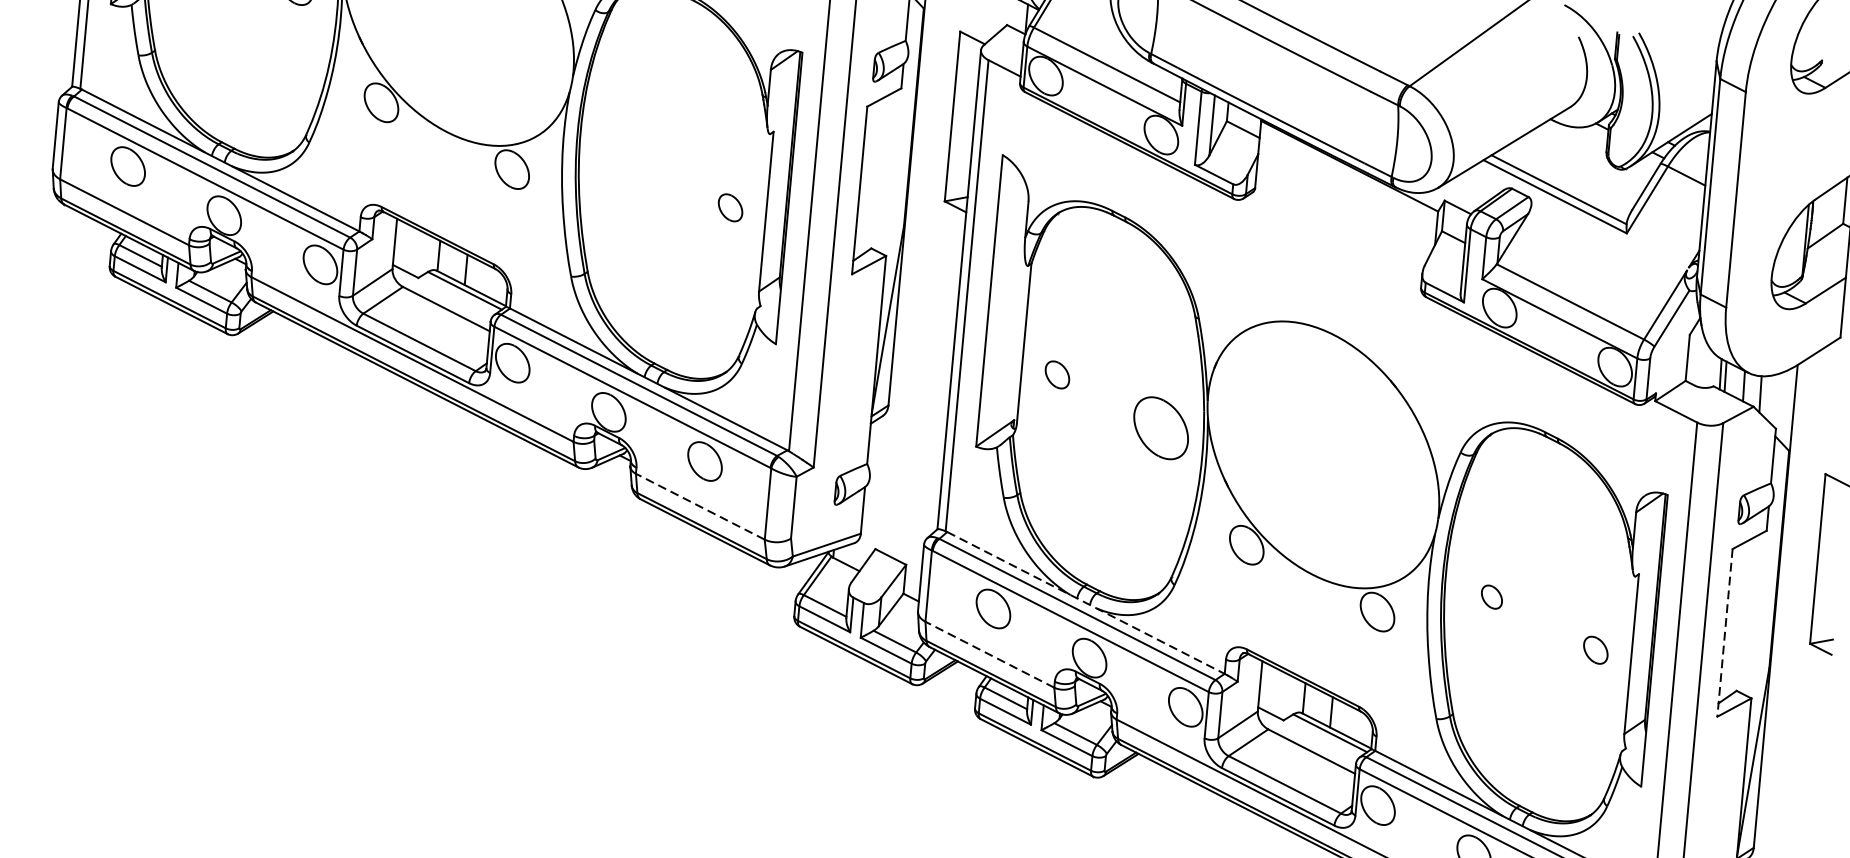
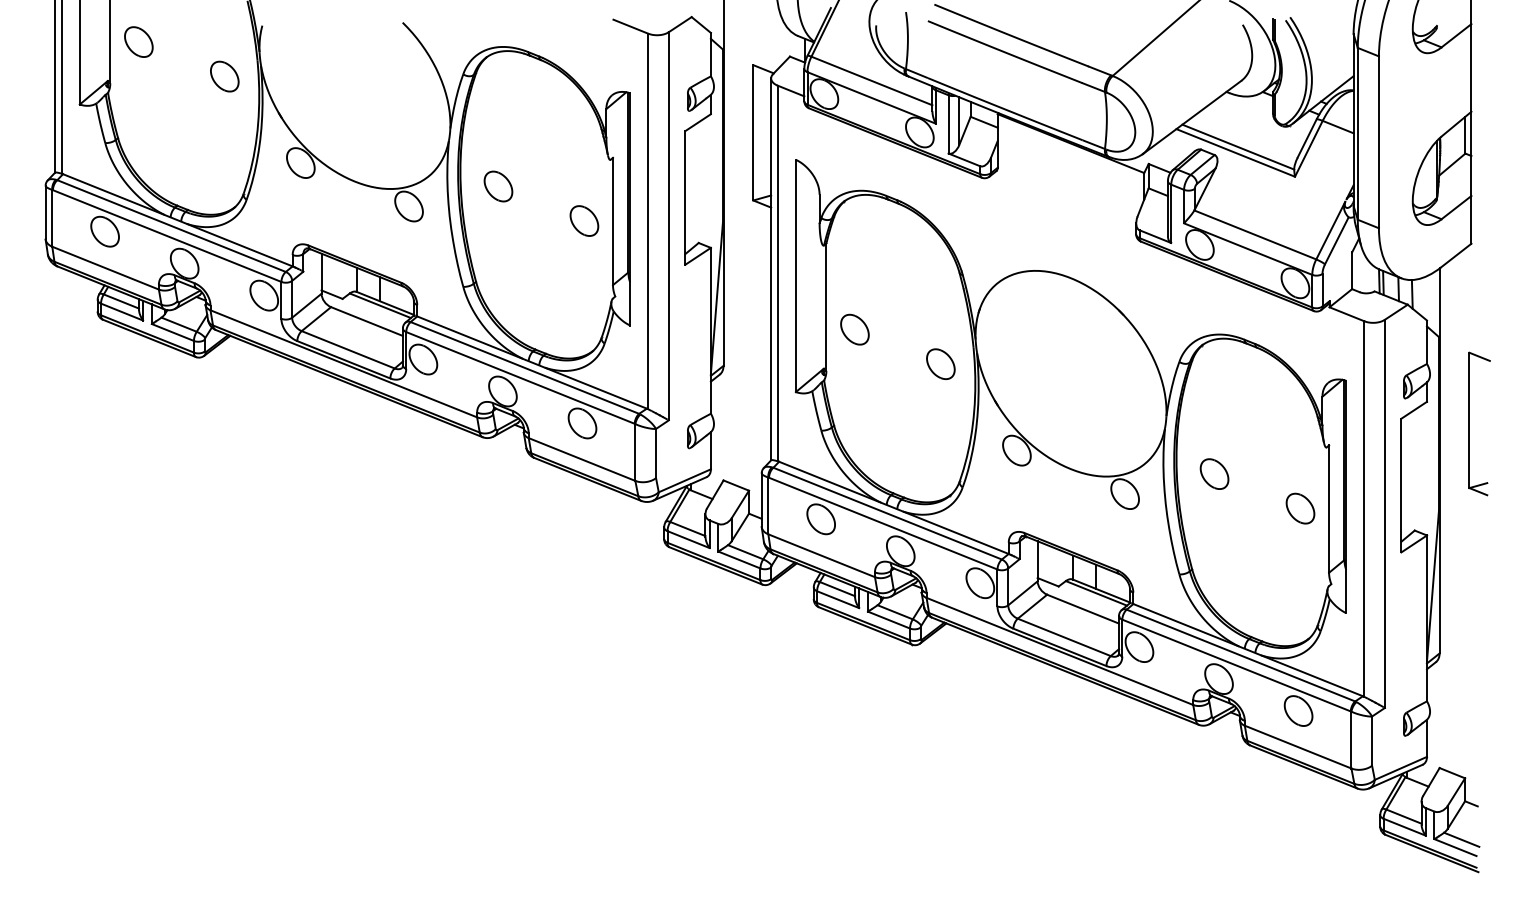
part: (626, 154) -> (498, 186), added
part: (730, 207) -> (584, 220), size x1.43
part: (1056, 374) -> (854, 329), size x1.43
part: (1160, 427) -> (940, 363), size x0.62
line: (699, 506) -> (581, 459), dashed -> solid
part: (1491, 596) -> (1214, 473), size x1.67
line: (1085, 602) -> (893, 507), dashed -> solid
line: (1725, 632) -> (1401, 485), dashed -> solid
part: (1595, 650) -> (1300, 508), size x1.43
line: (989, 654) -> (821, 555), dashed -> solid

